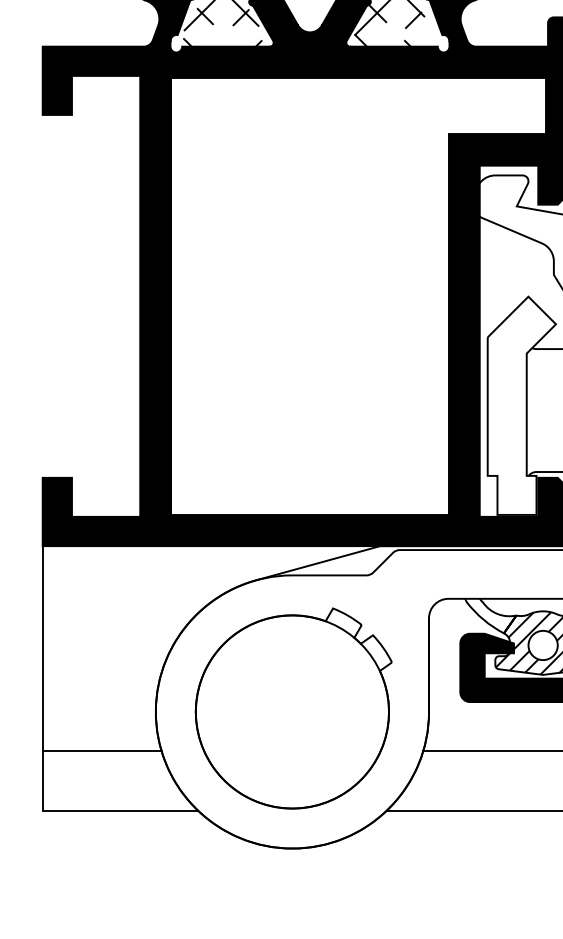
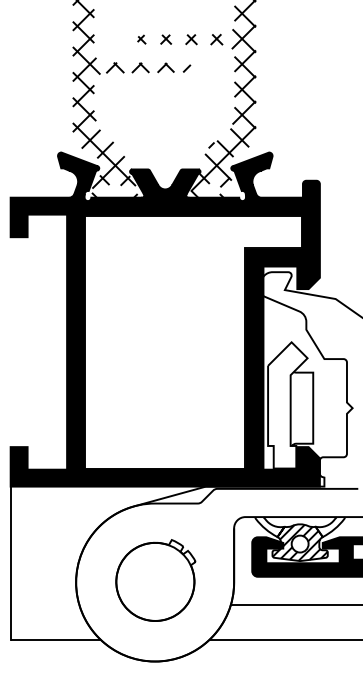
part: (293, 708) -> (155, 580), size x0.7
line: (101, 751) -> (44, 605), removed

